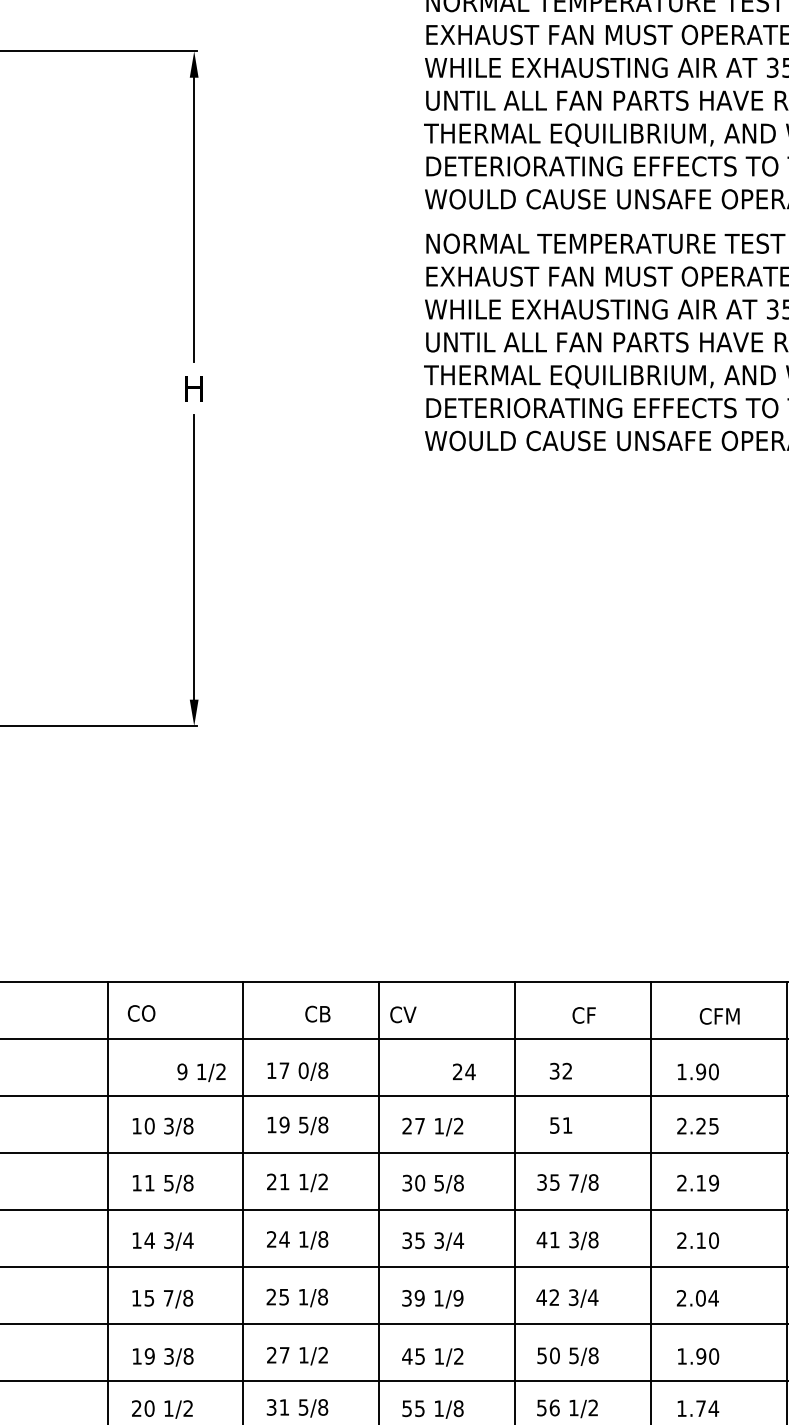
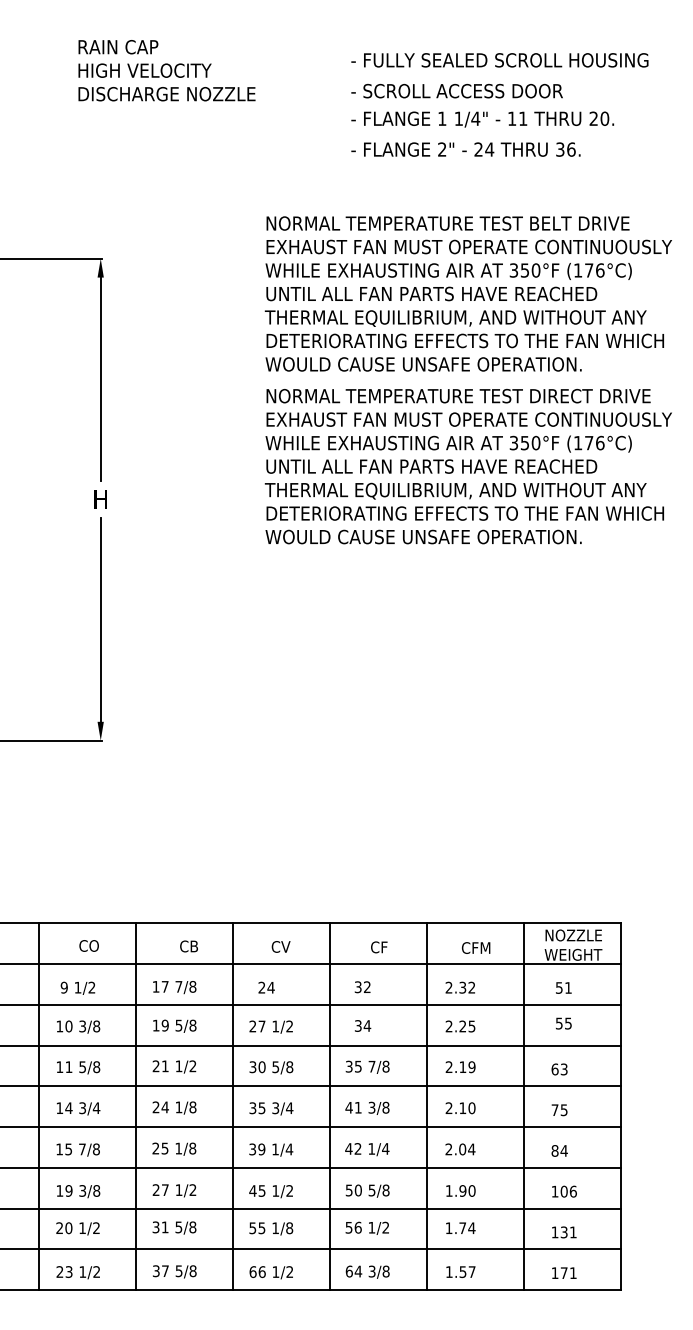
text: (140, 1012) -> (88, 945), moved
text: (402, 1014) -> (280, 946), moved
text: (303, 1070) -> (178, 986), 0/8 -> 7/8
text: (200, 1071) -> (77, 987), moved
text: (464, 1071) -> (266, 987), moved
text: (697, 1071) -> (460, 987), 1.90 -> 2.32
text: (562, 1124) -> (363, 1025), 51 -> 34
text: (573, 1297) -> (371, 1148), 3/4 -> 1/4
text: (458, 1298) -> (289, 1149), 1/9 -> 1/4

